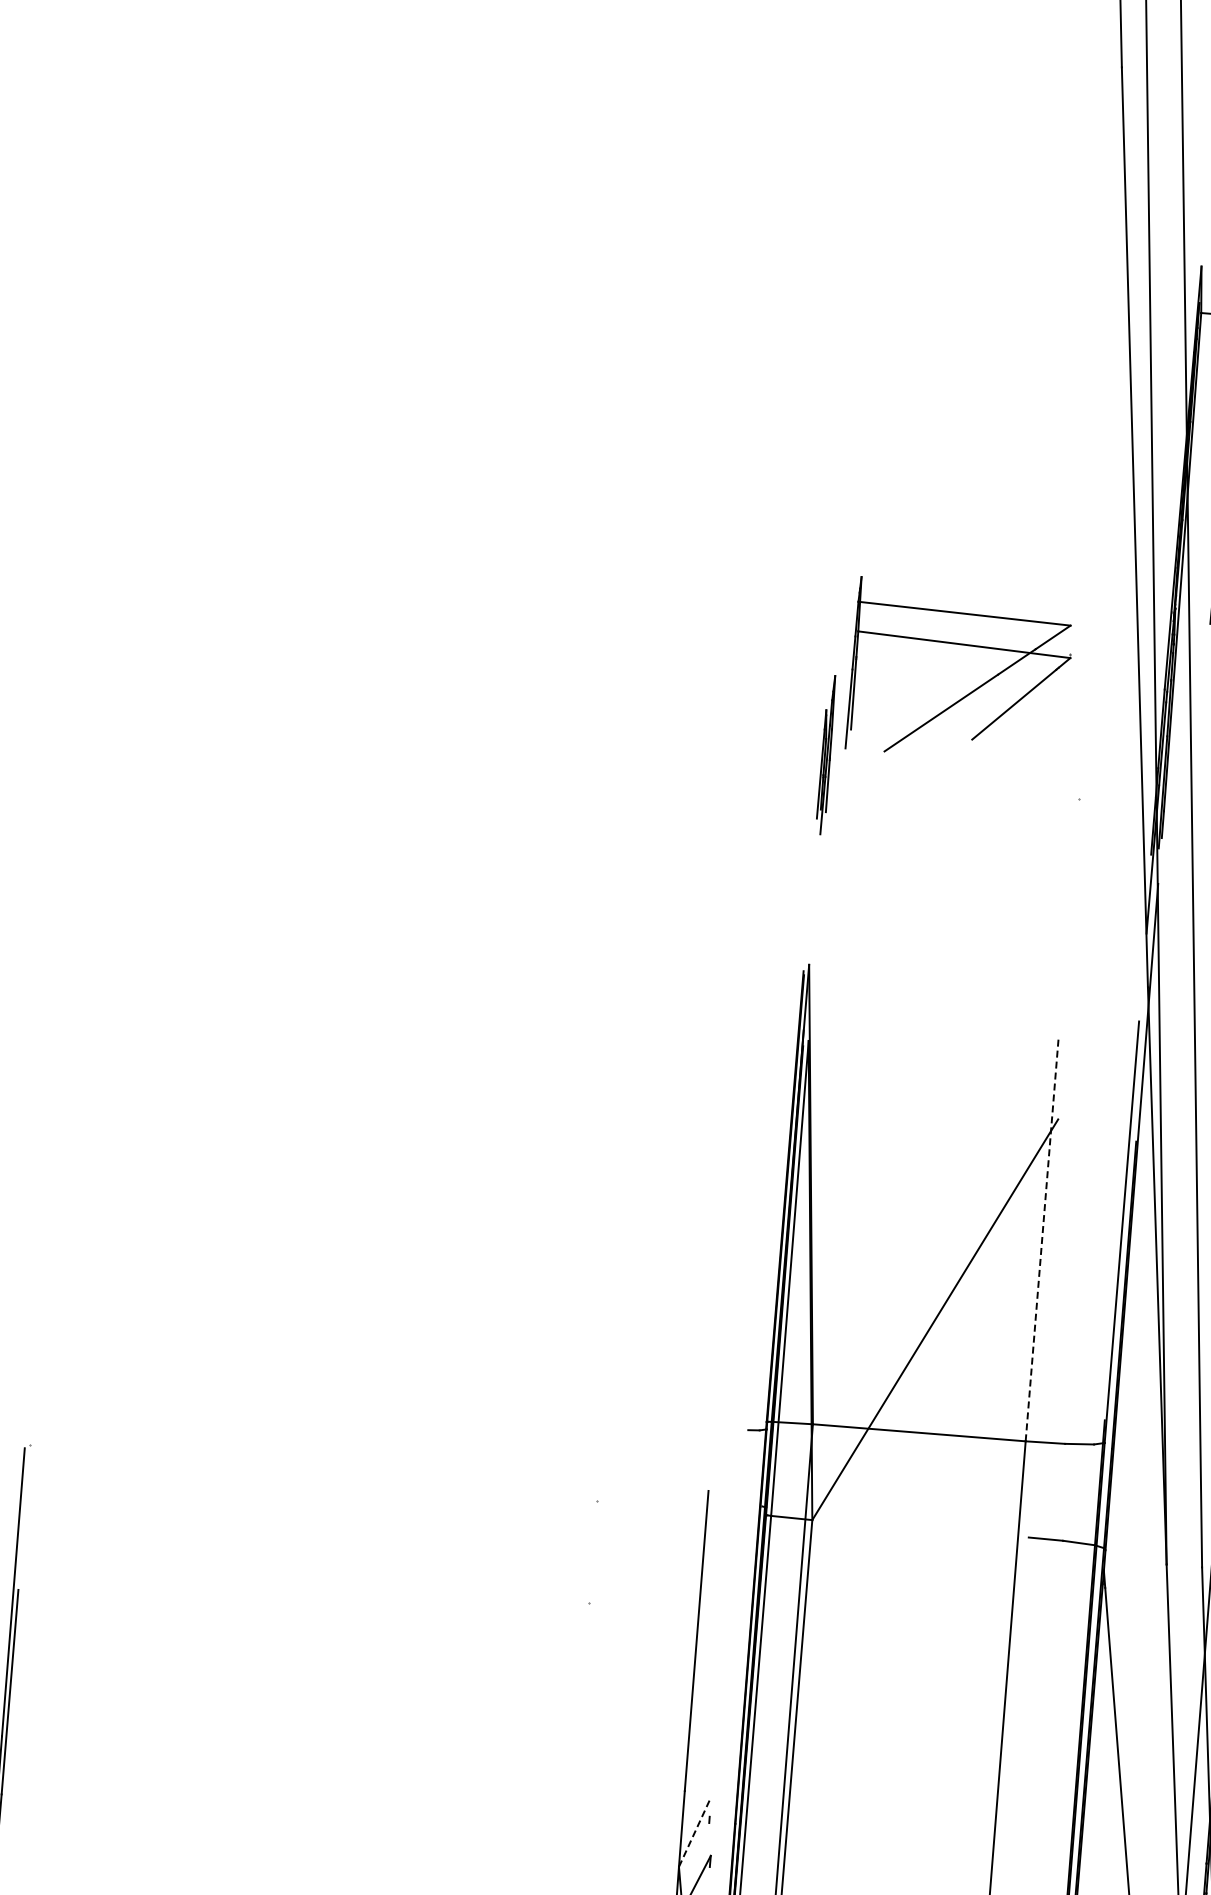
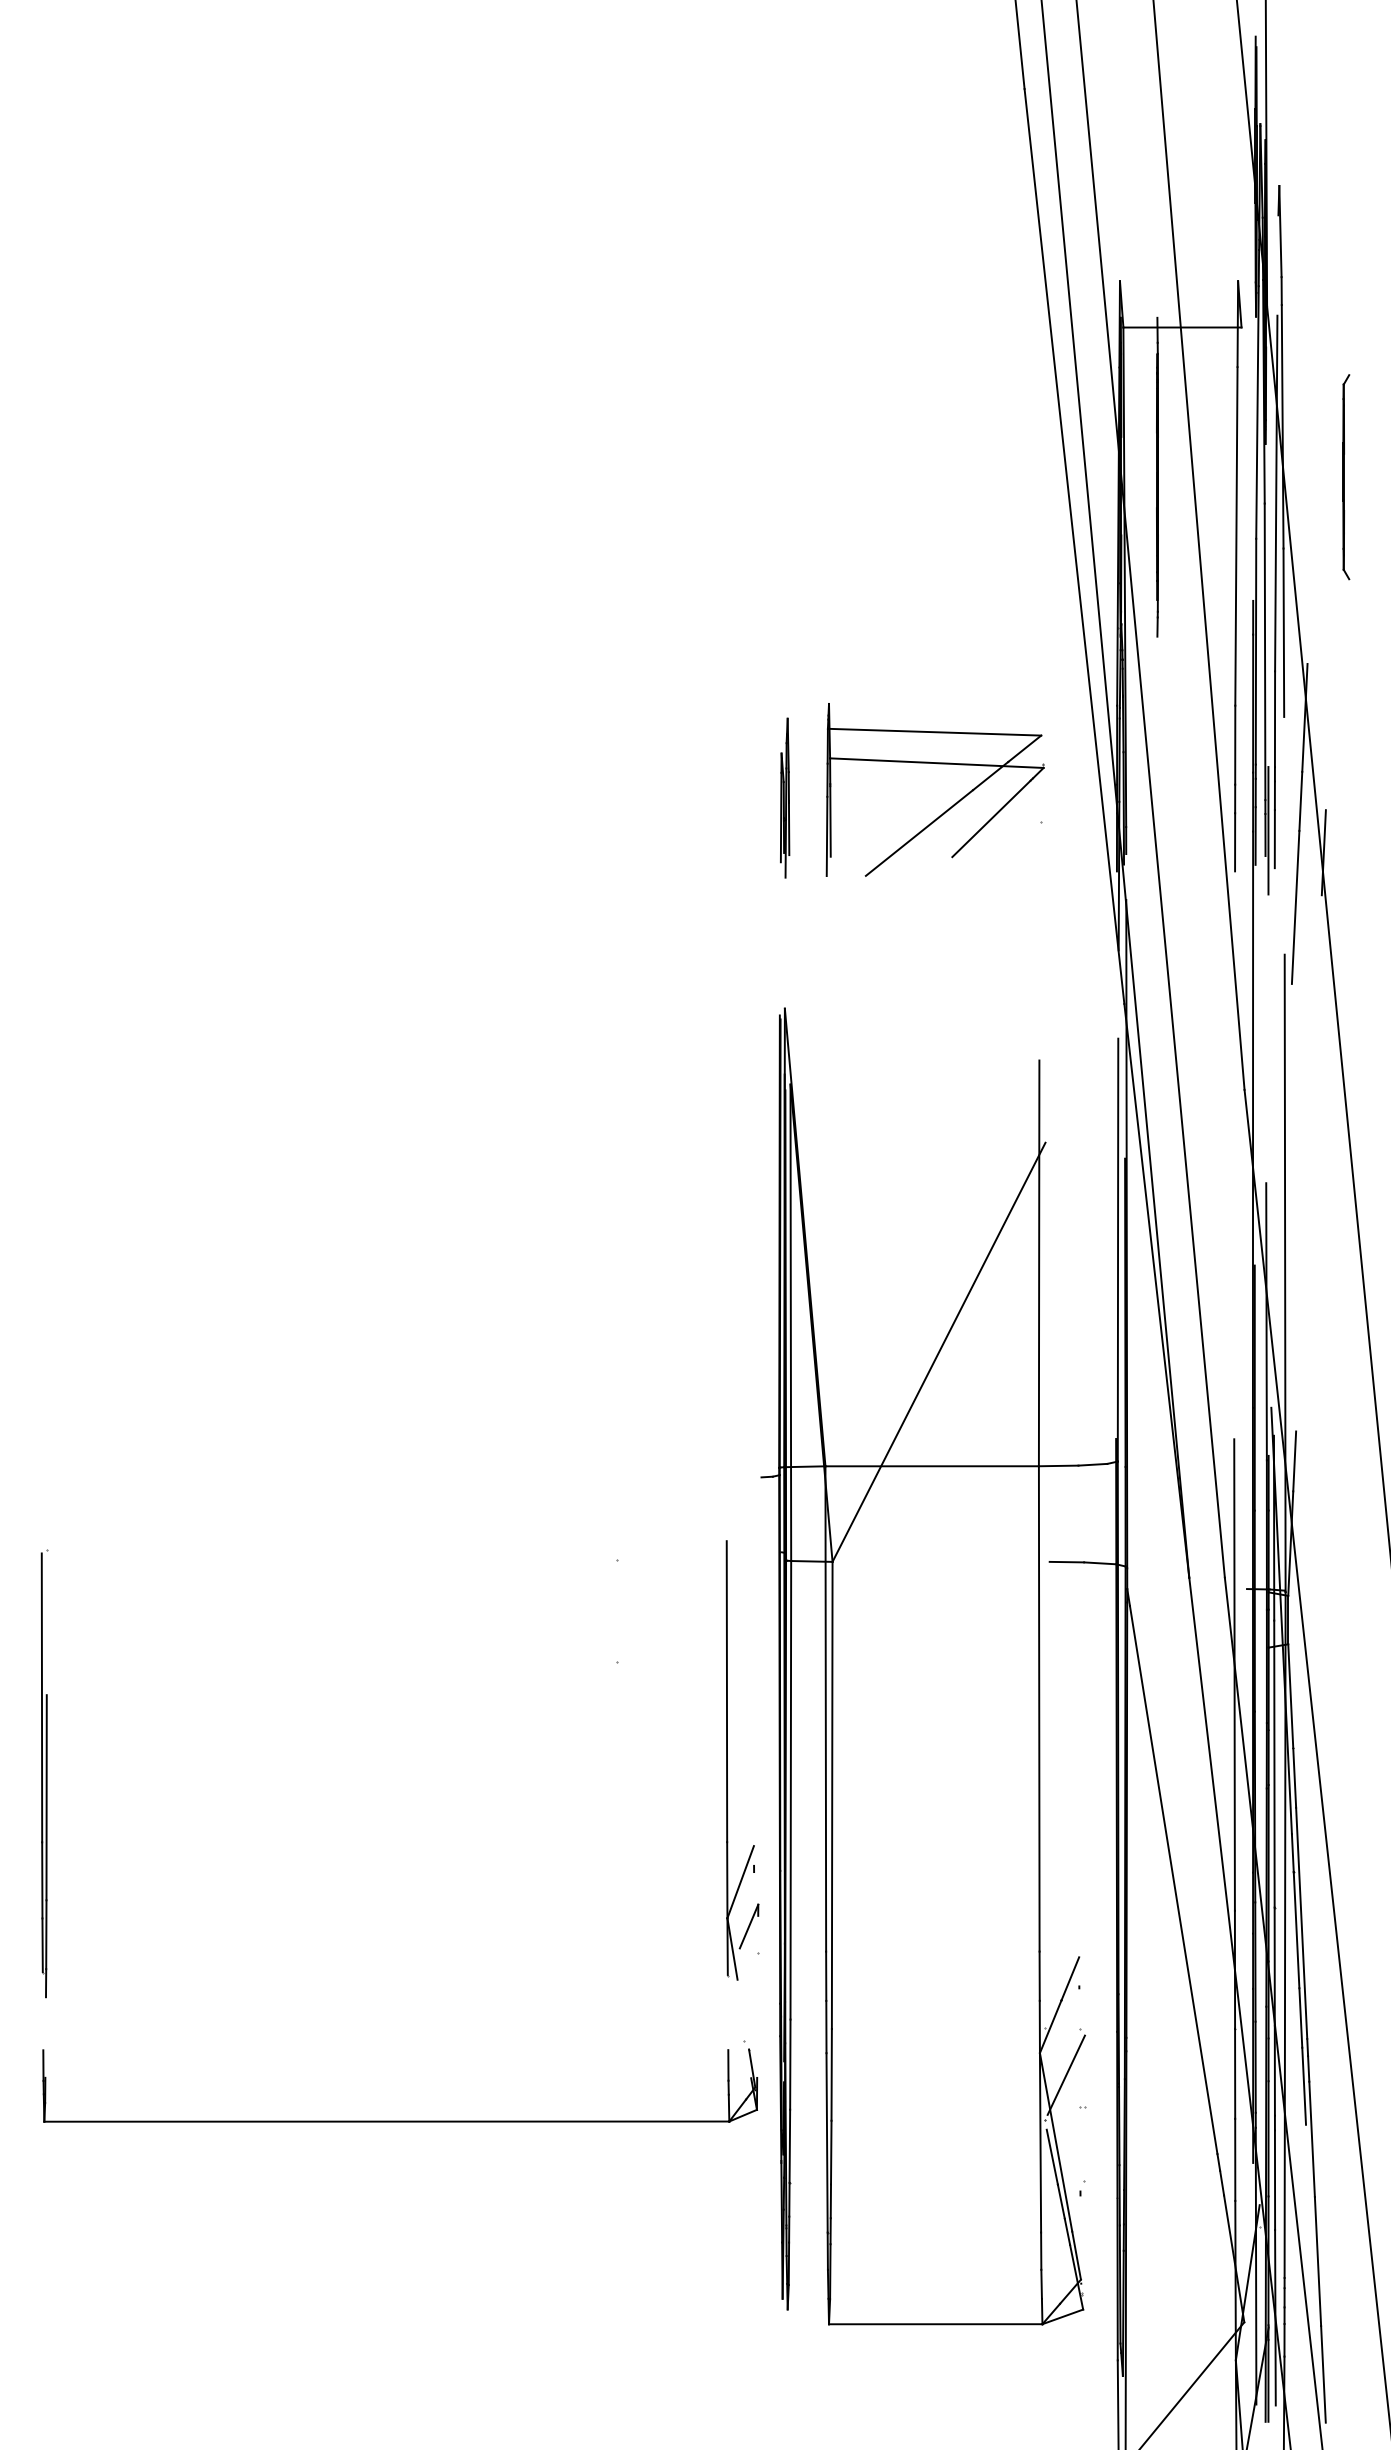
part: (973, 689) -> (949, 807), moved
line: (1042, 1239) -> (1039, 1263), dashed -> solid
line: (694, 1831) -> (740, 1881), dashed -> solid

